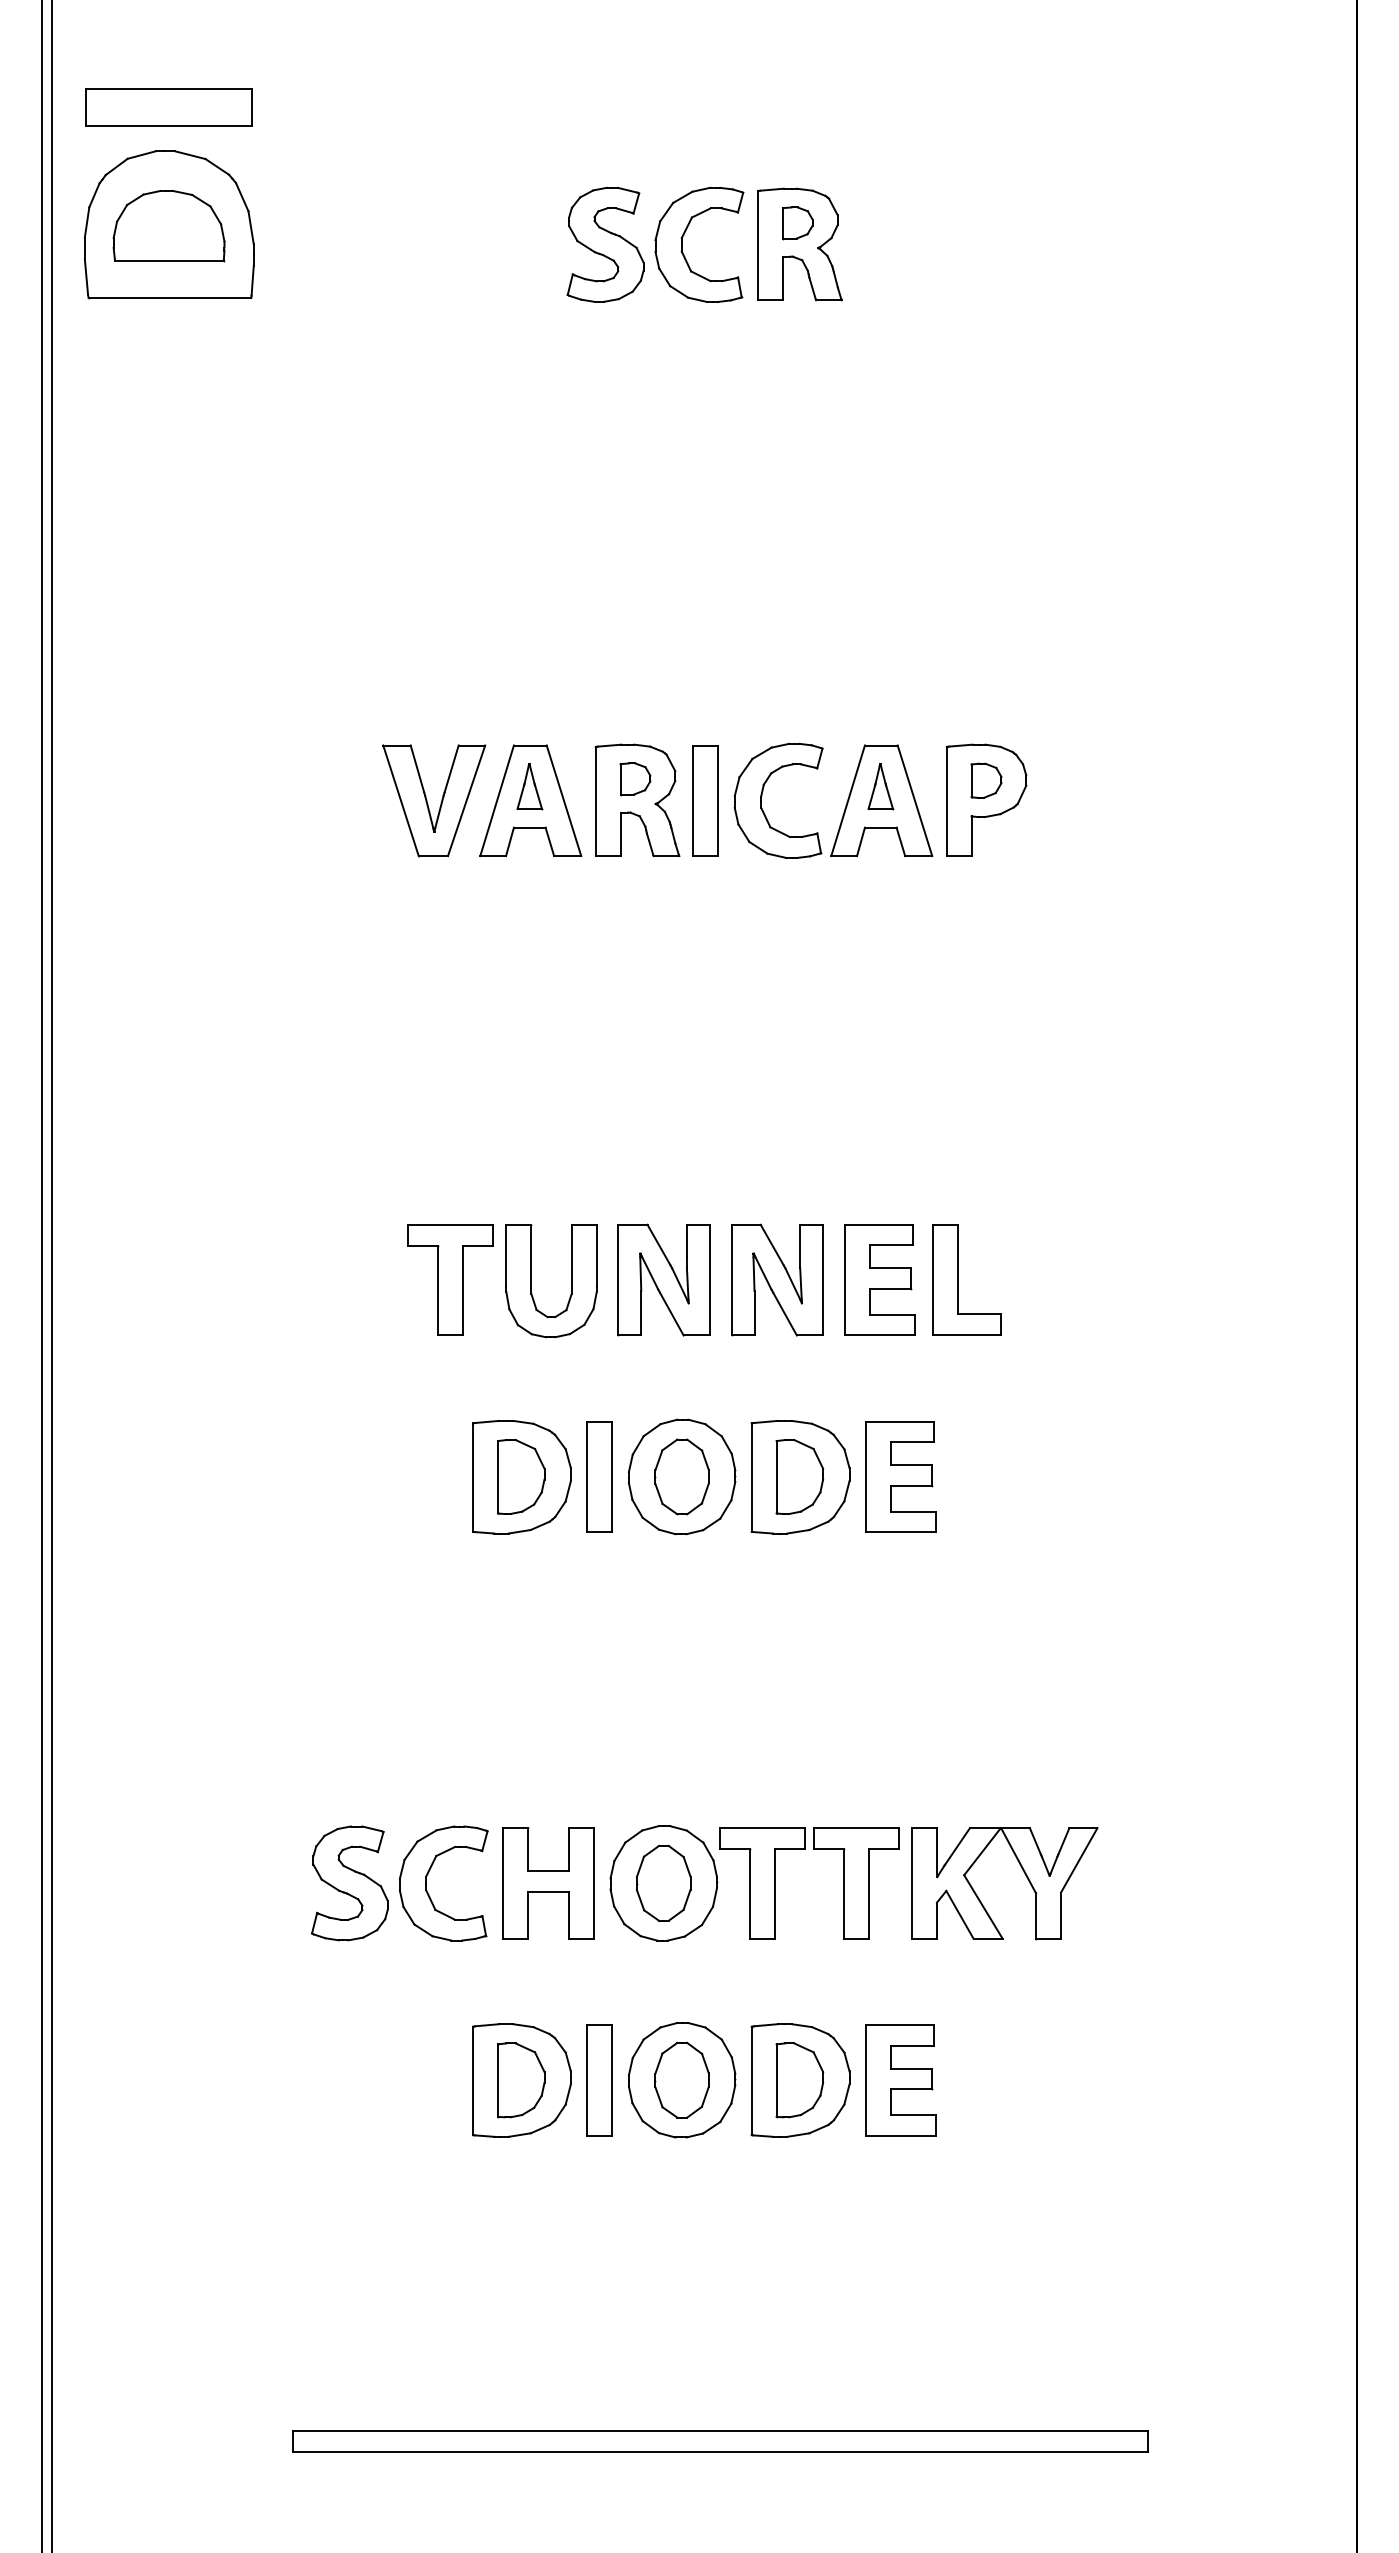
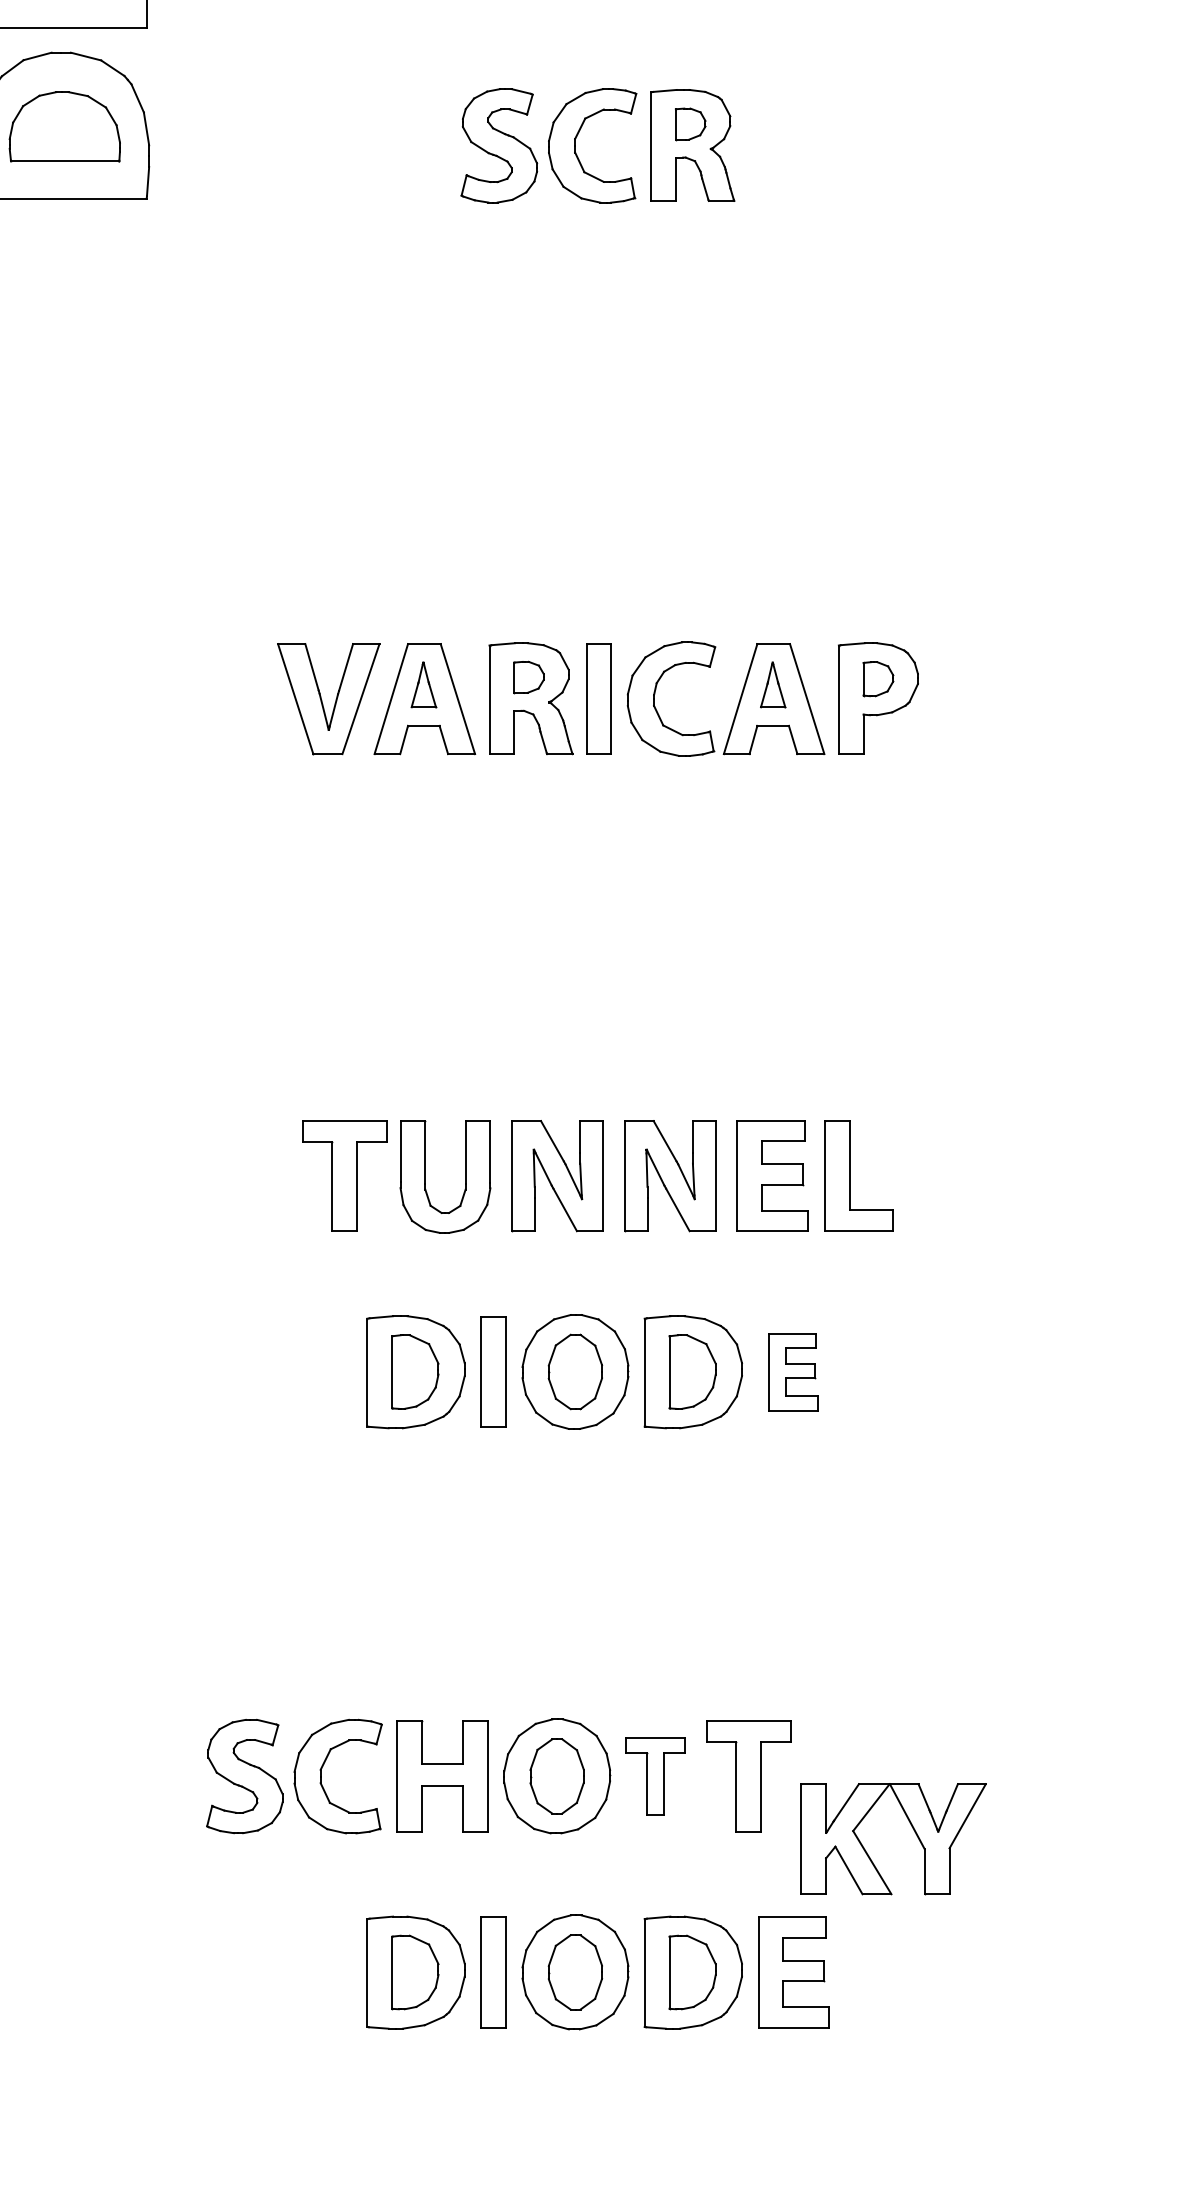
part: (900, 1476) -> (792, 1371), size x0.7
part: (1024, 1874) -> (913, 1830), moved
part: (762, 1883) -> (655, 1776), size x0.7

